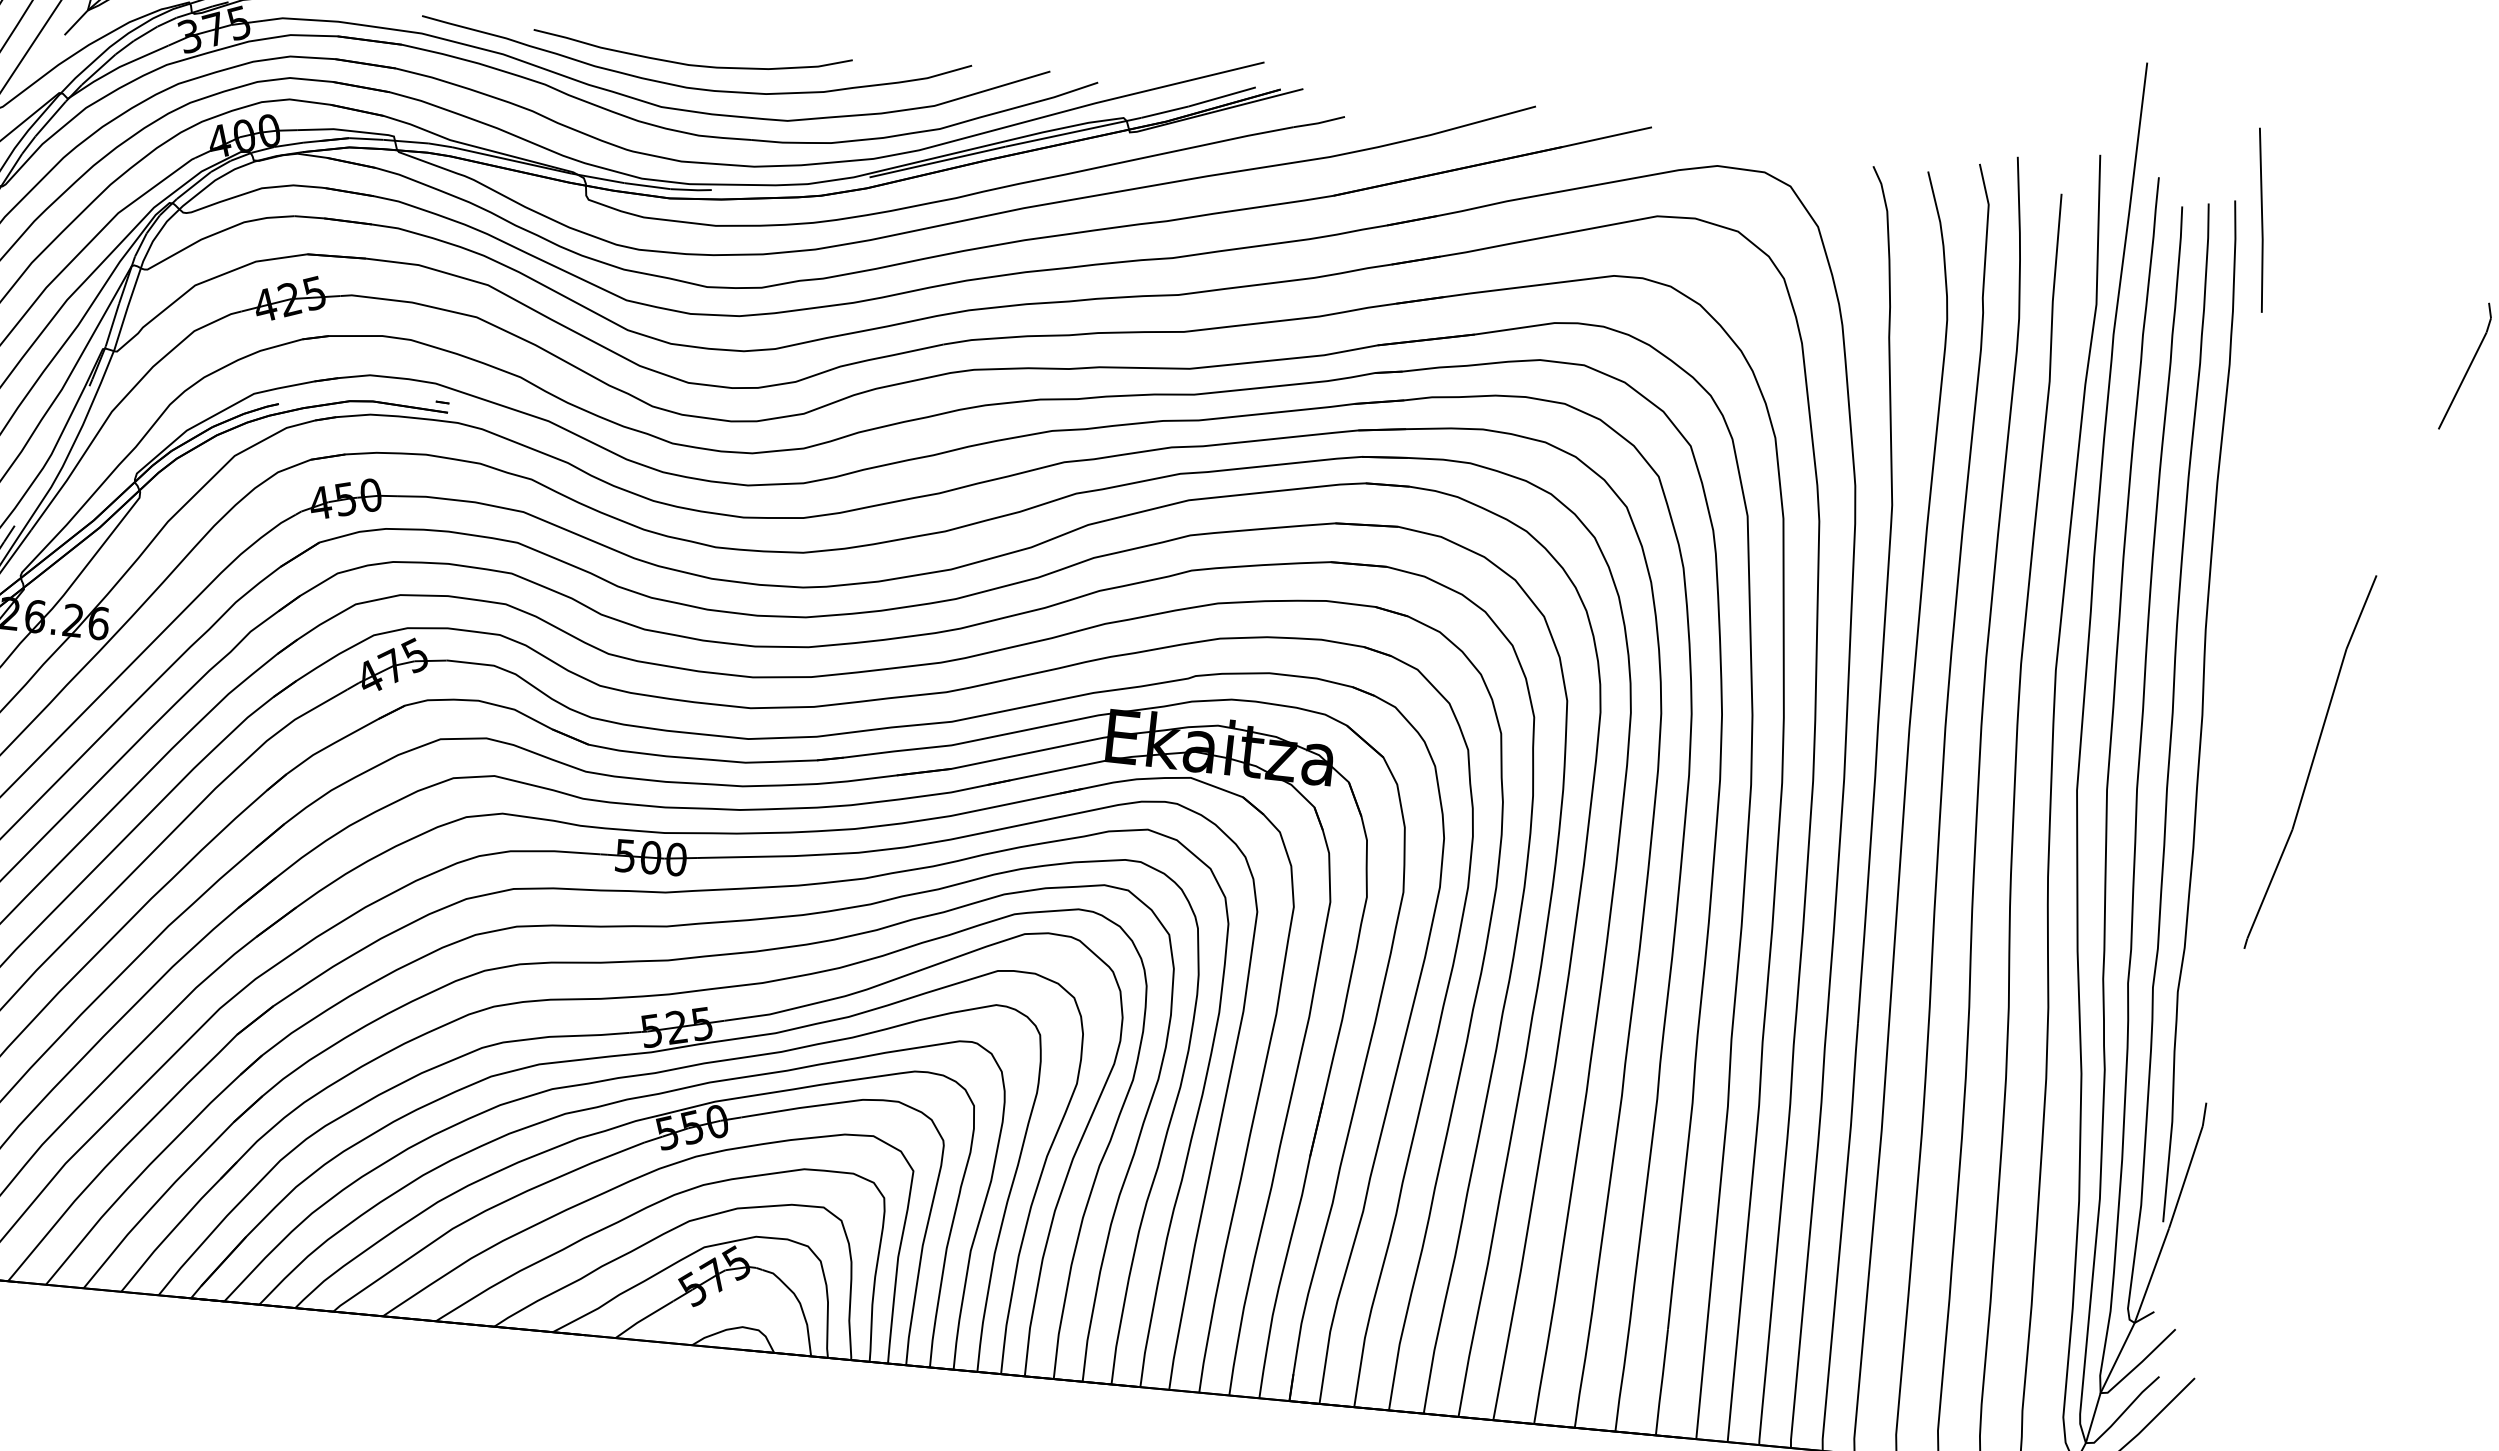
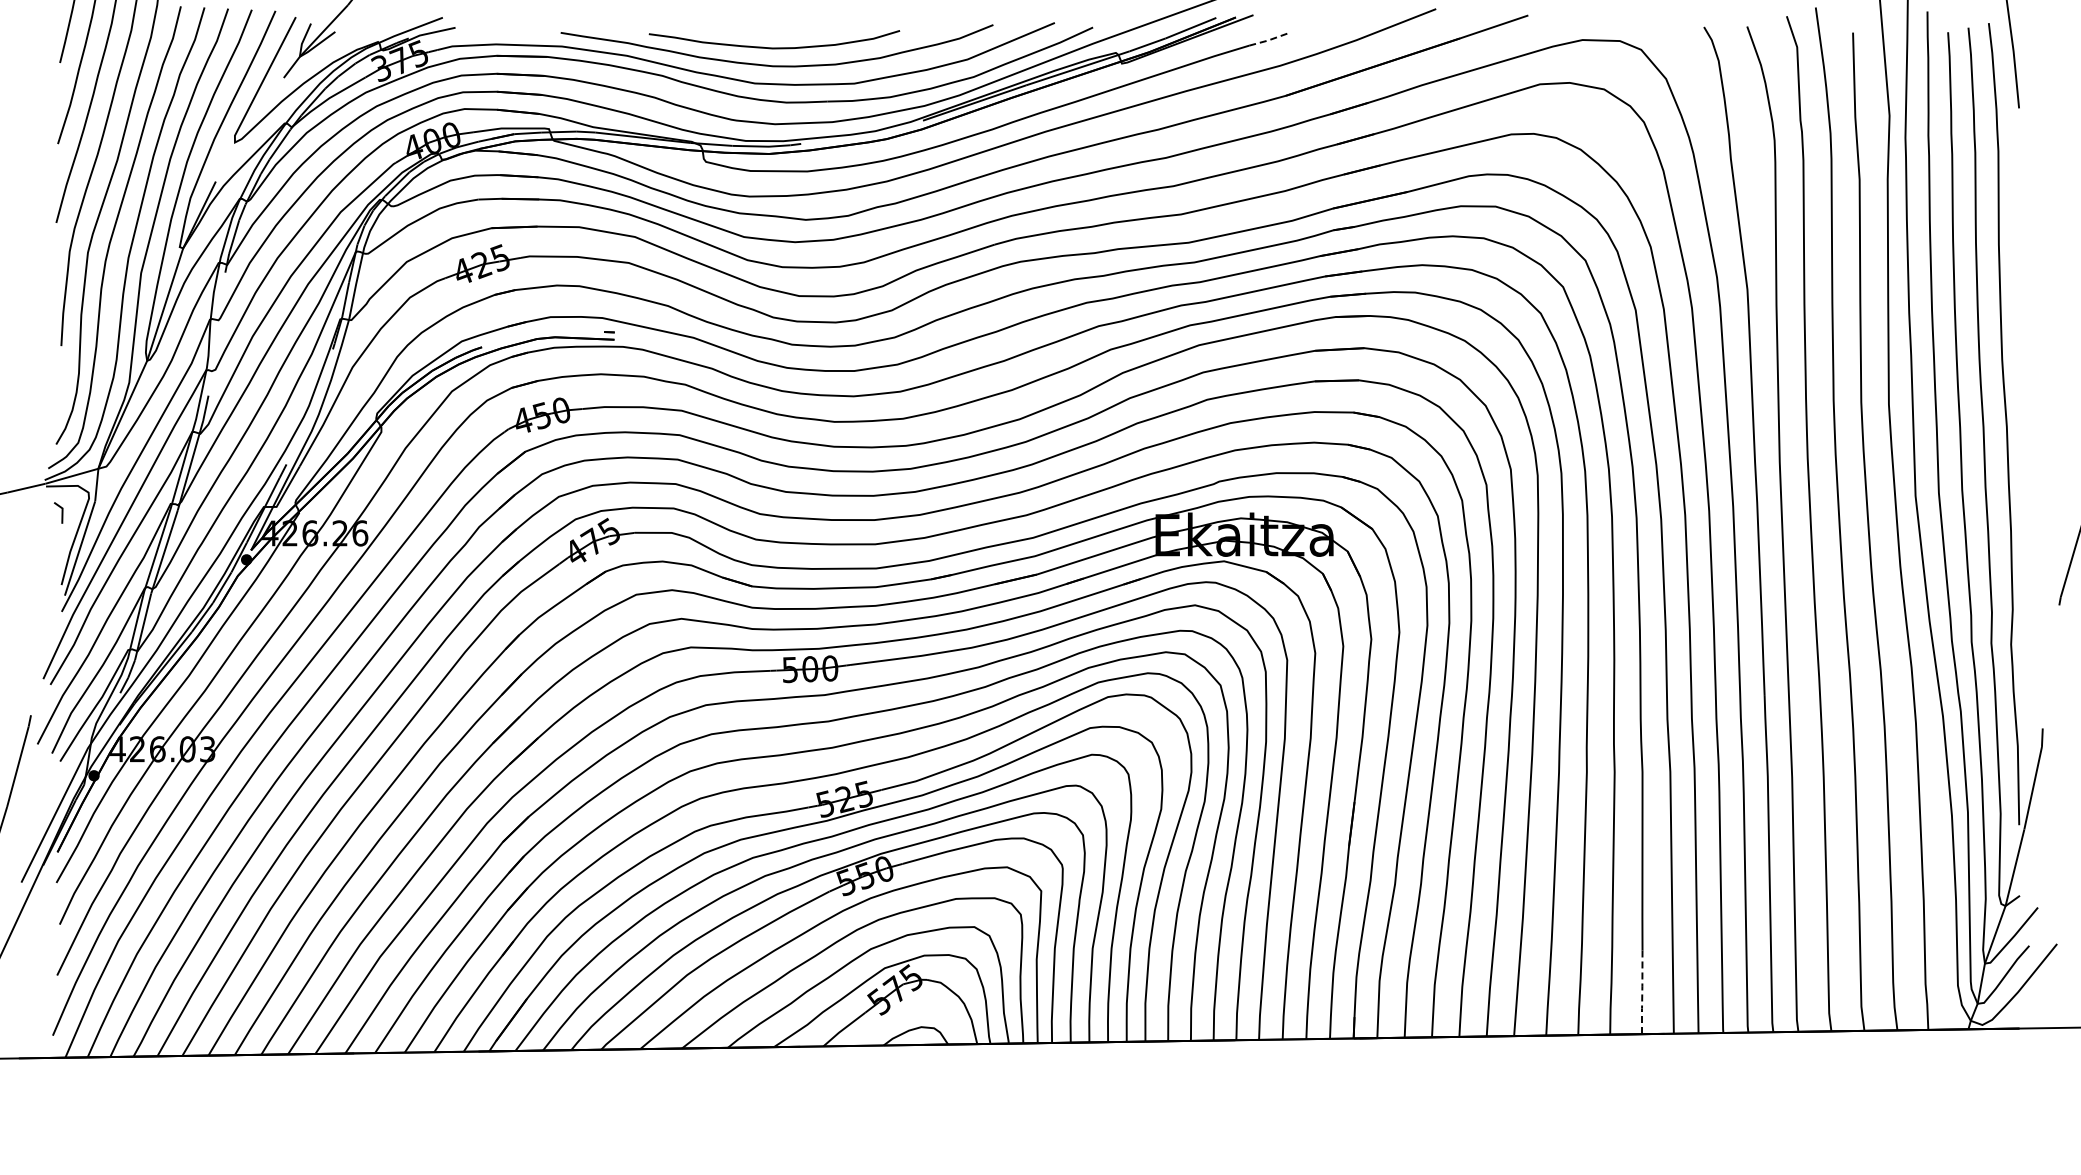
line: (1318, 123) -> (1268, 40), solid -> dashed
line: (1662, 1382) -> (1642, 992), solid -> dashed

